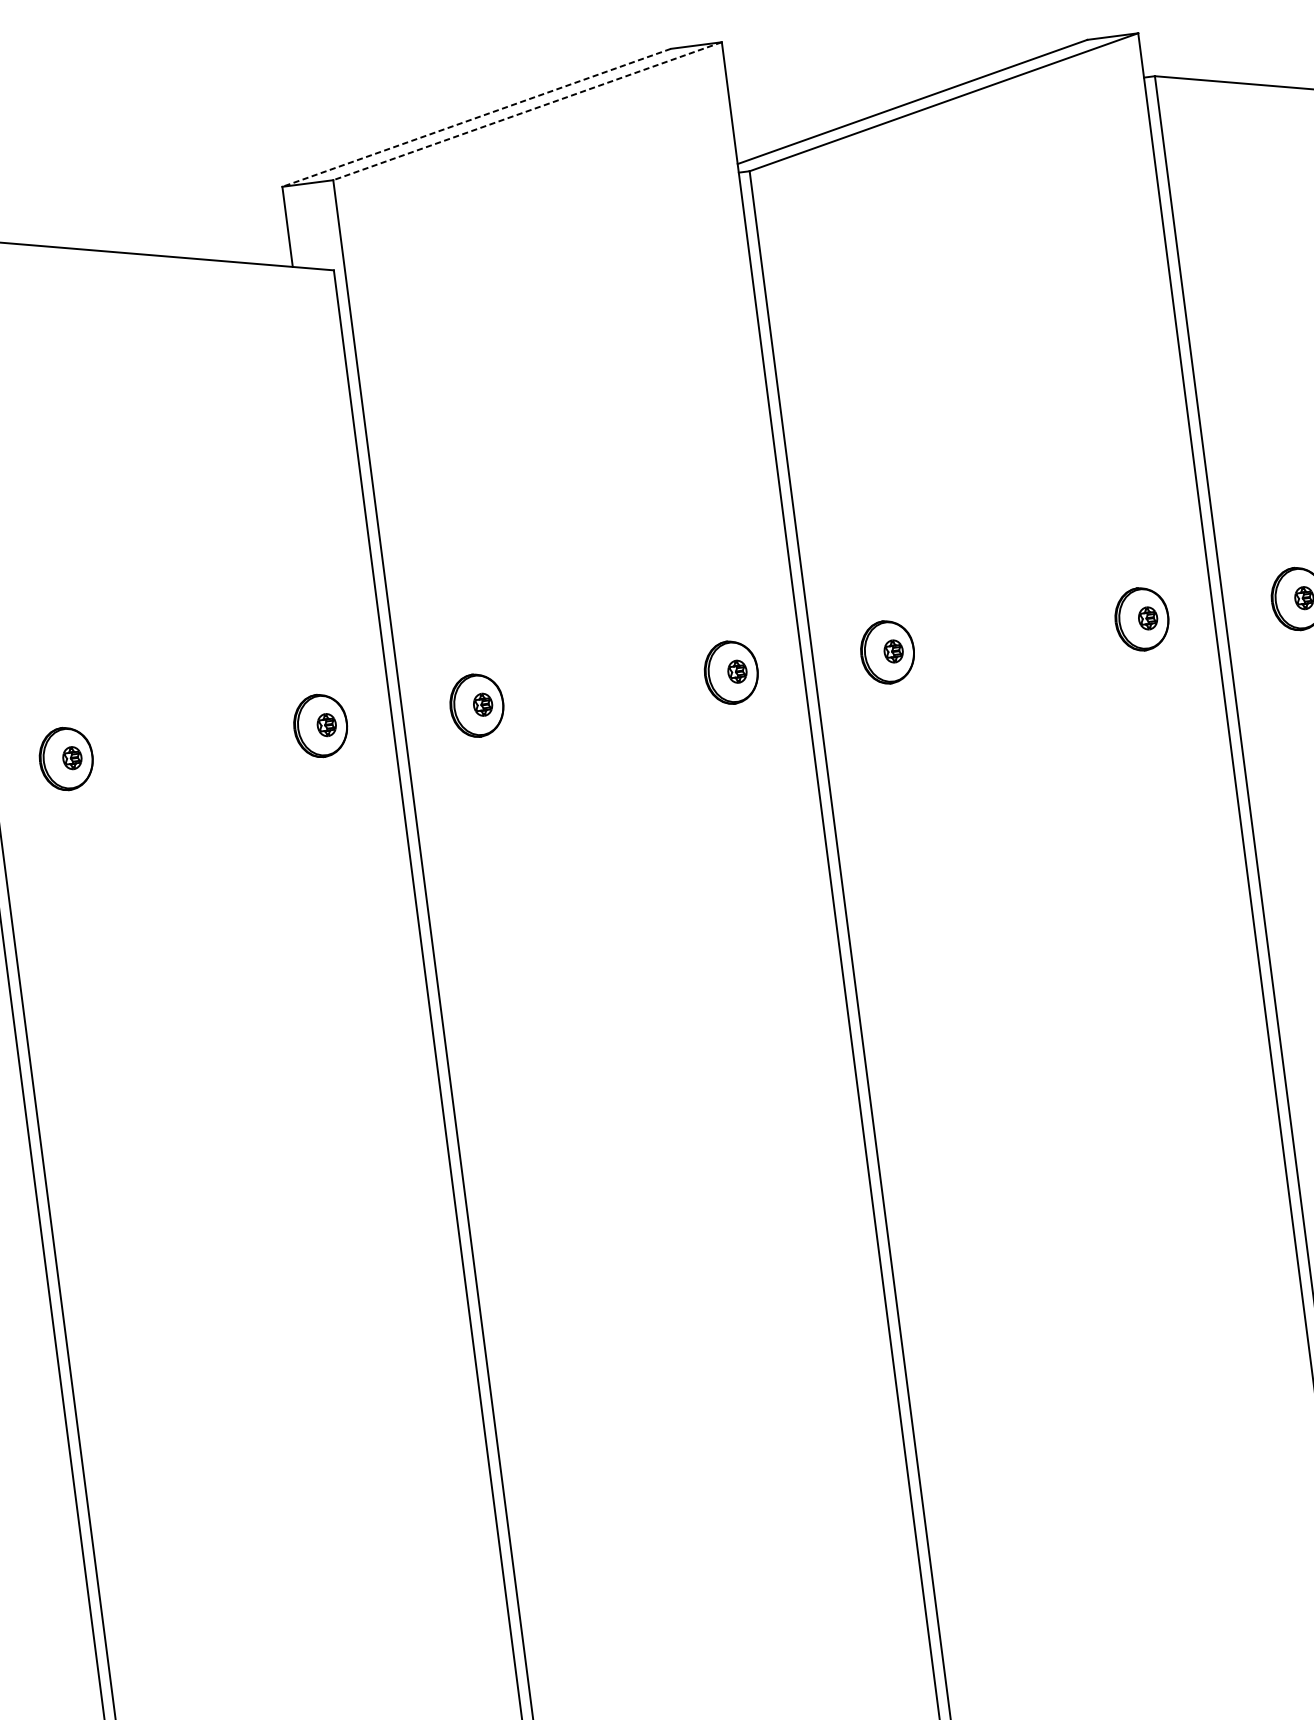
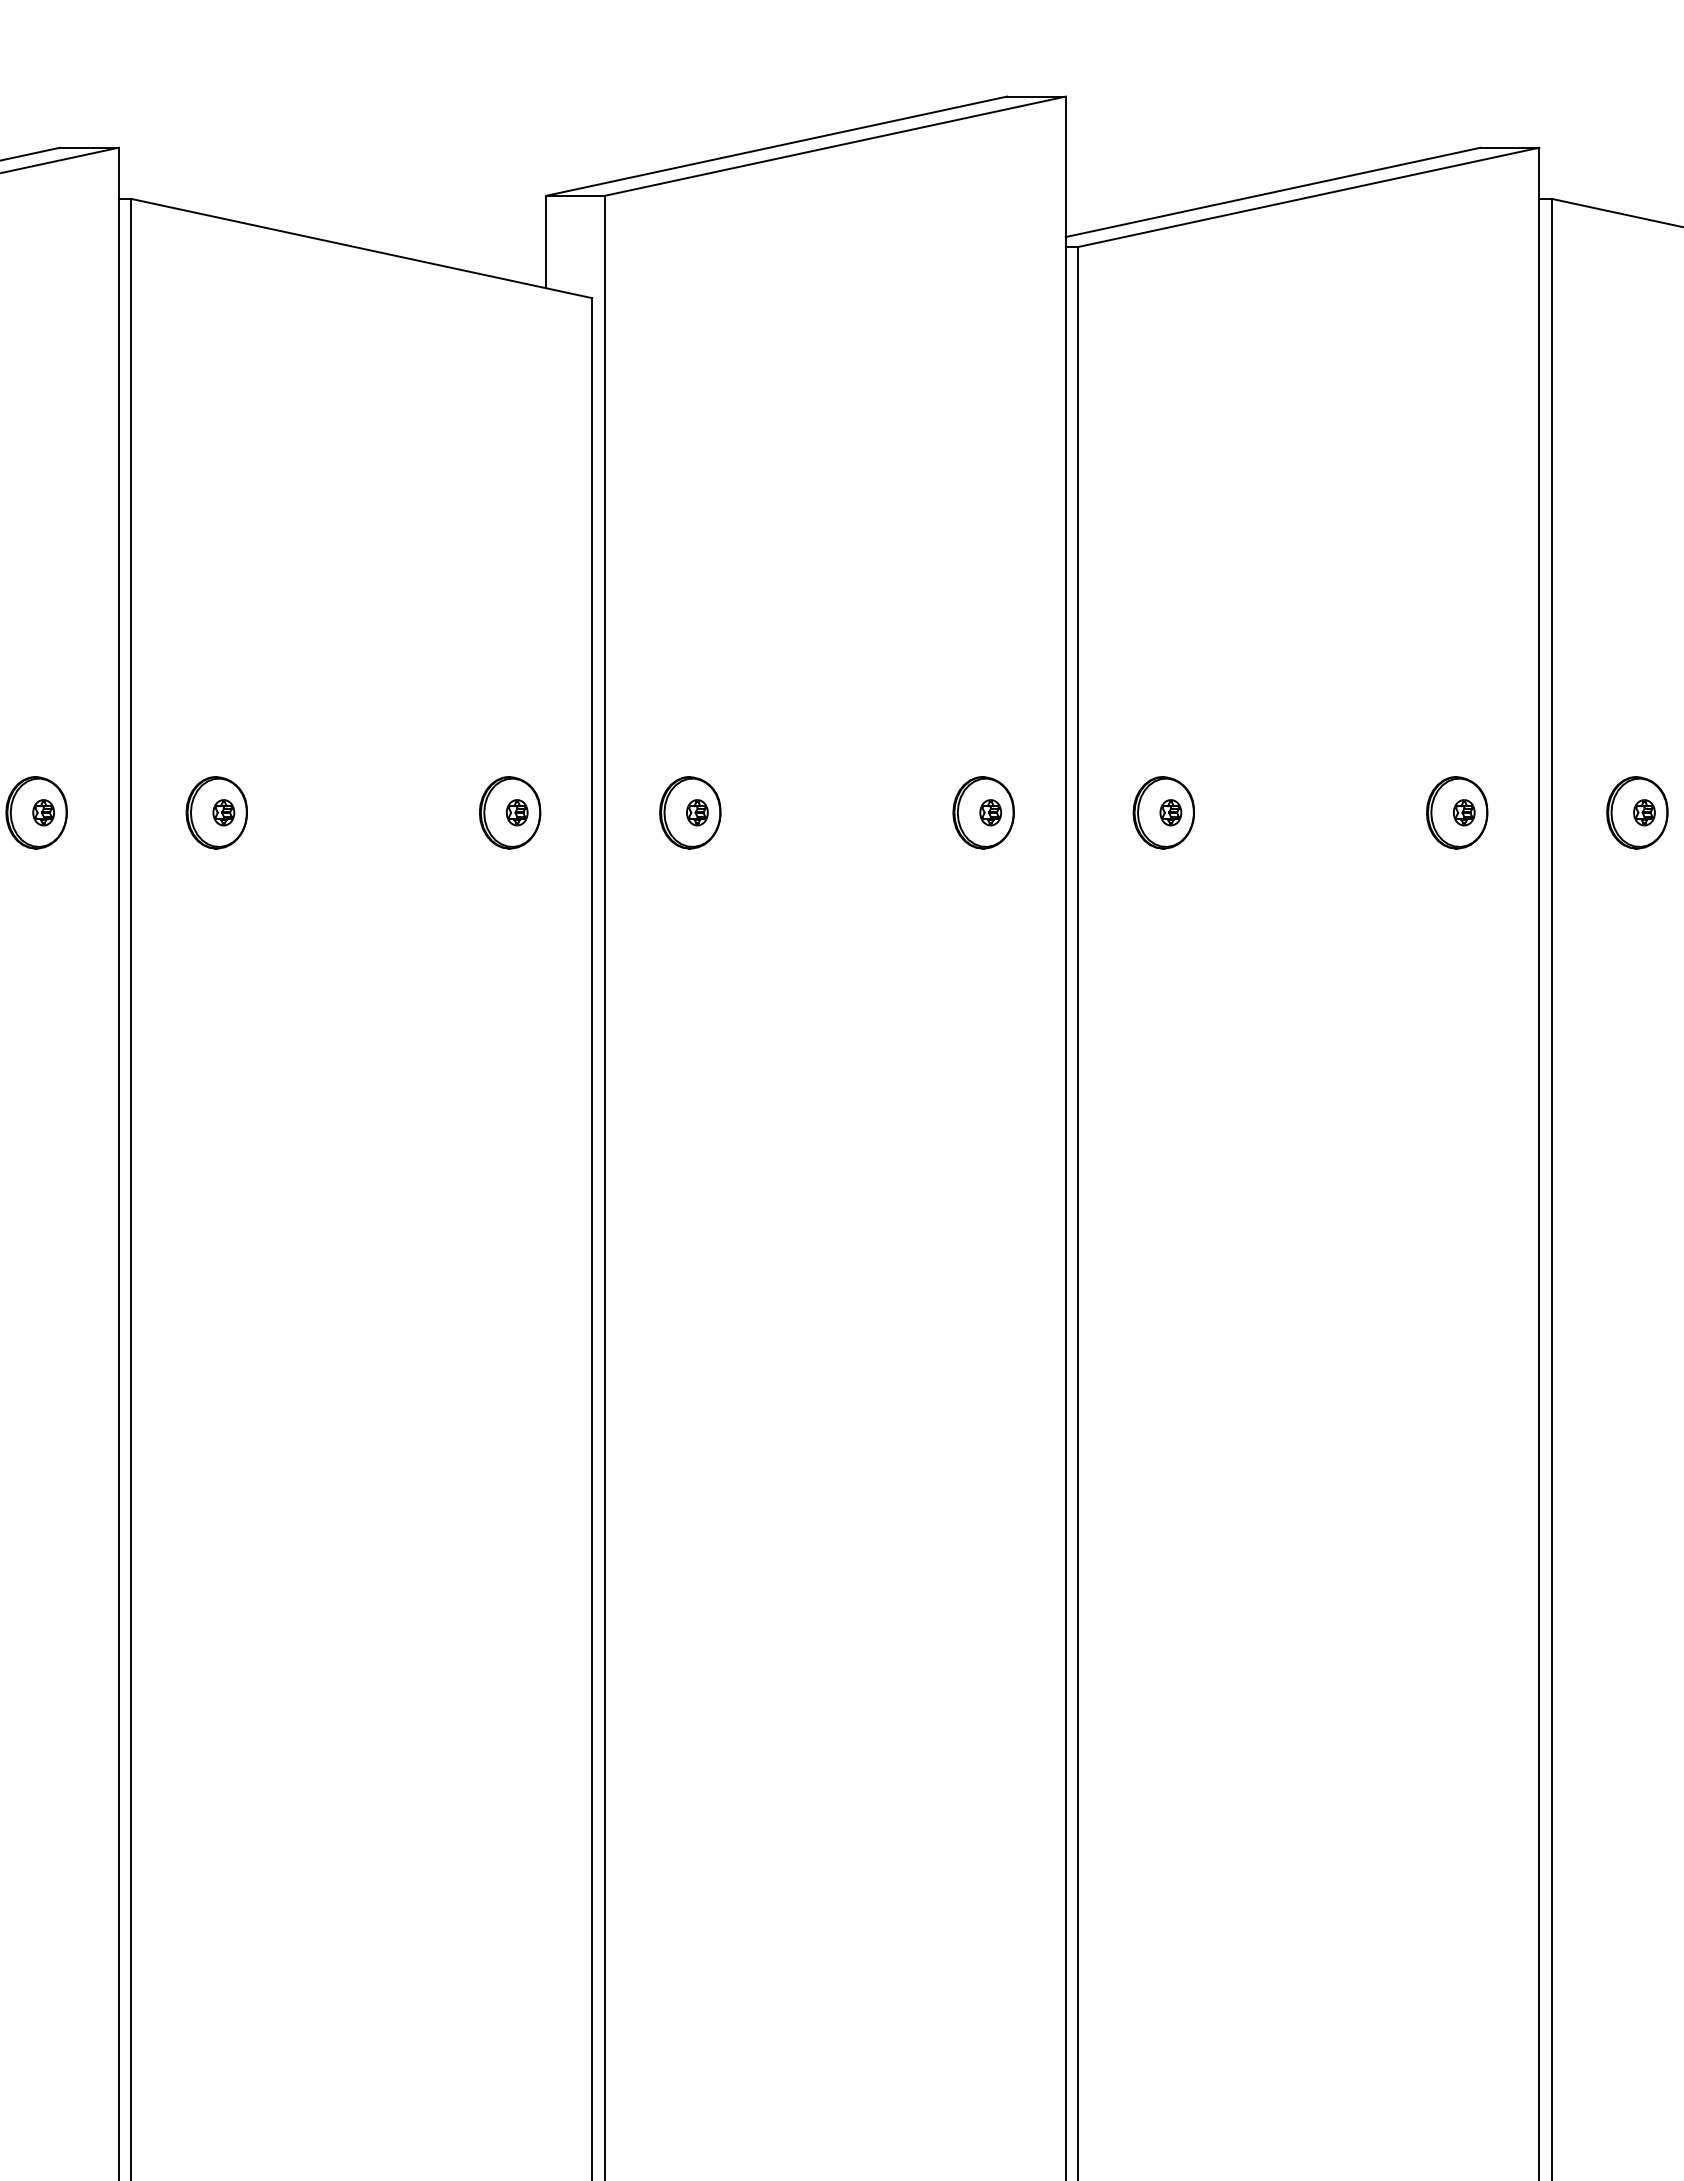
line: (527, 111) -> (835, 146), dashed -> solid
line: (476, 118) -> (776, 146), dashed -> solid

